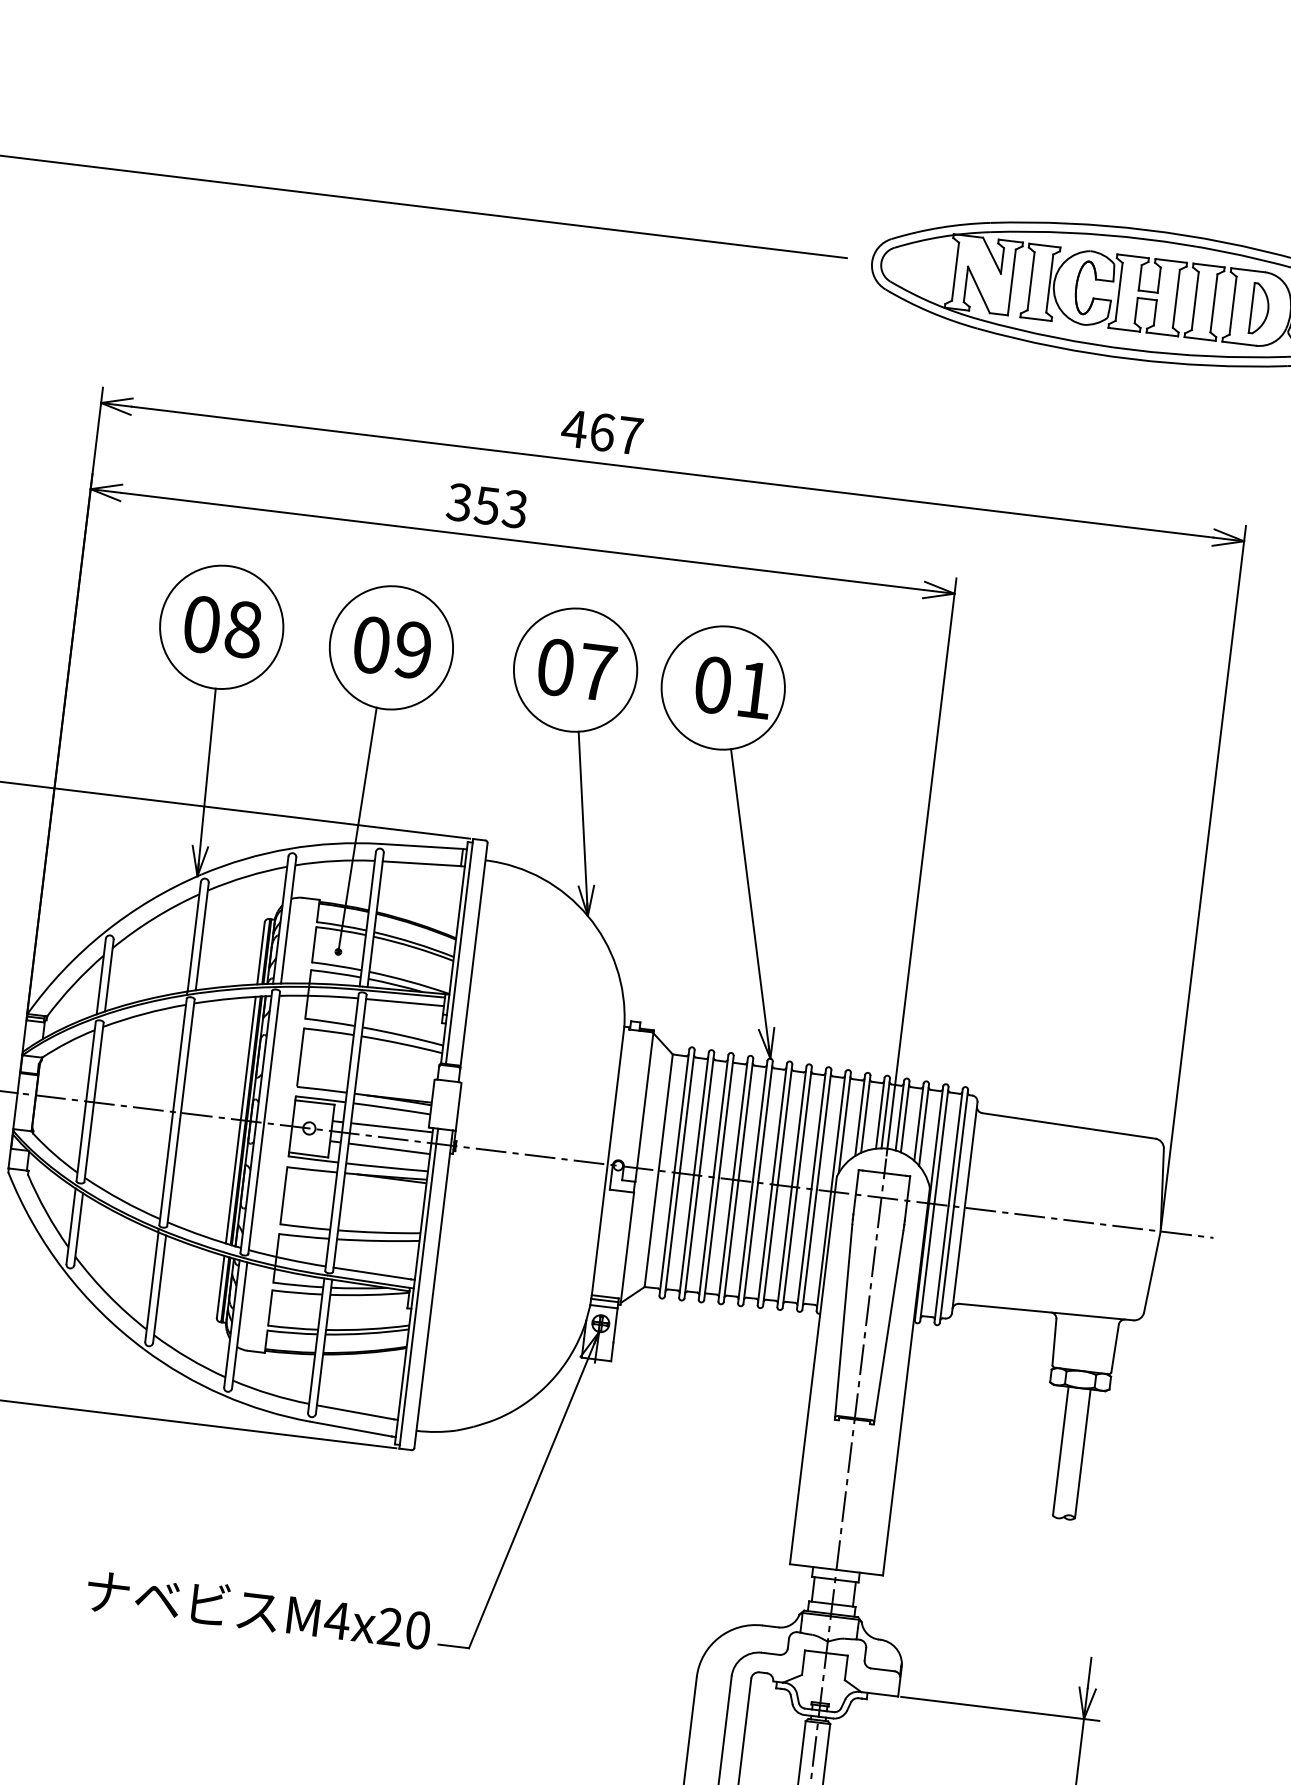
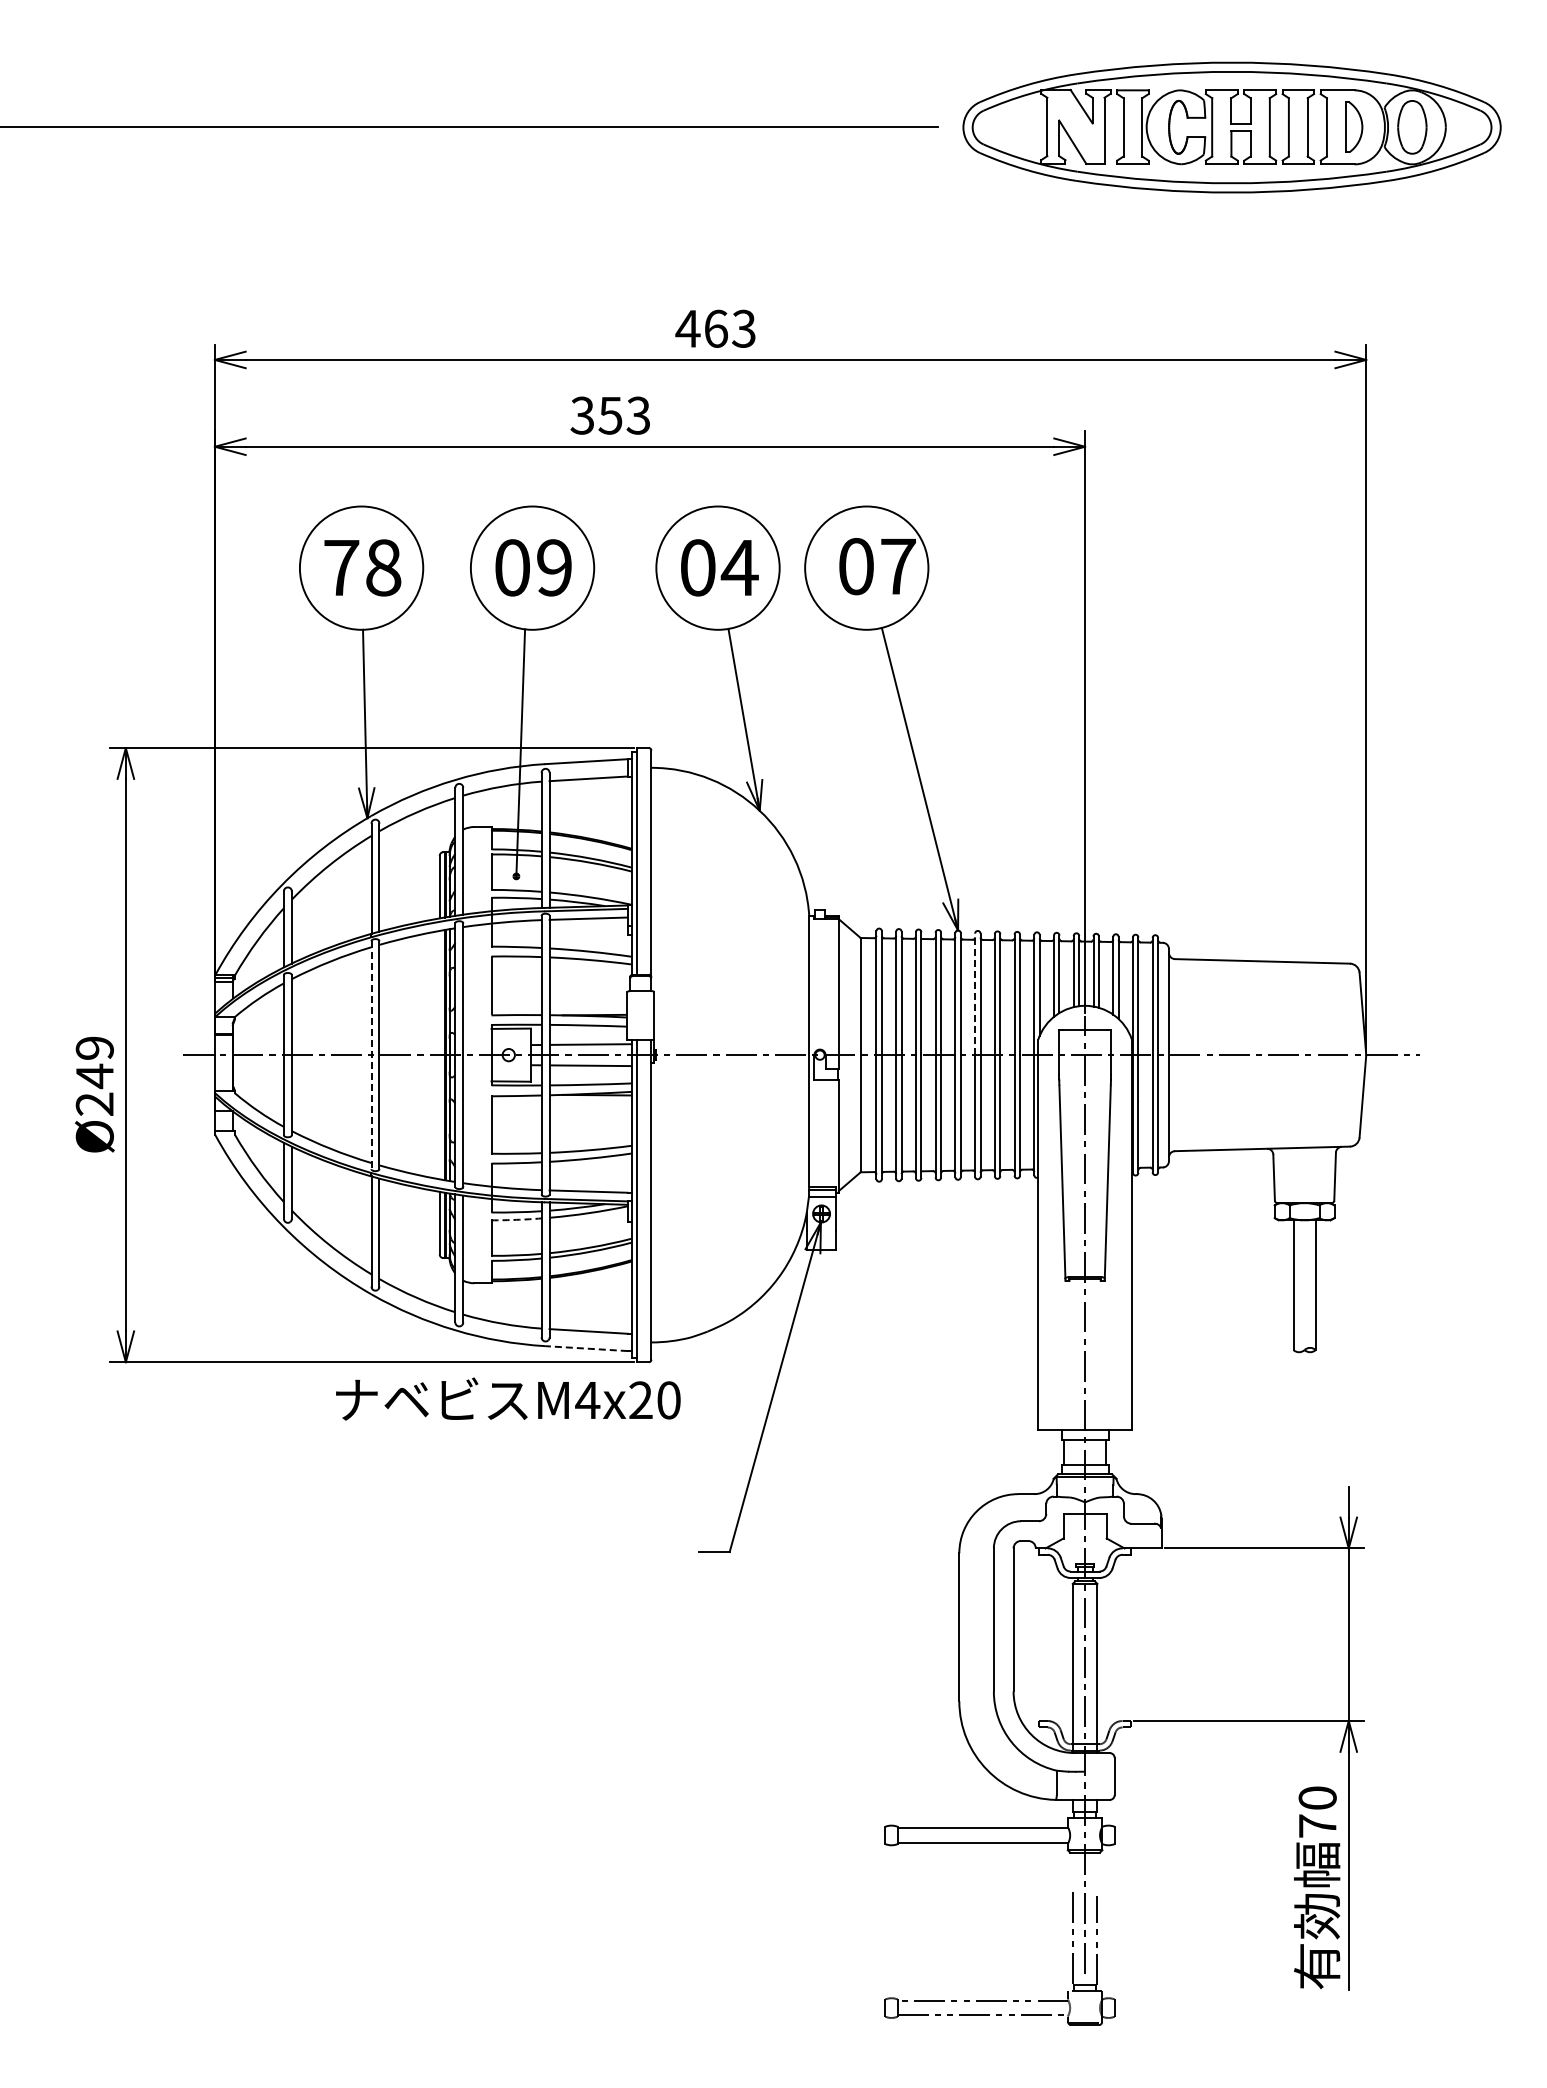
text: (629, 435) -> (743, 328), 467 -> 463
text: (201, 624) -> (341, 567), 08 -> 78
text: (597, 672) -> (739, 567), 07 -> 04
text: (754, 690) -> (898, 566), 01 -> 07
line: (173, 1112) -> (371, 1055), solid -> dashed
line: (240, 1119) -> (439, 1054), removed
line: (779, 1124) -> (975, 994), solid -> dashed
arc: (297, 1292) -> (516, 1219), solid -> dashed
line: (350, 1428) -> (585, 1348), solid -> dashed
text: (258, 1609) -> (508, 1398), moved

